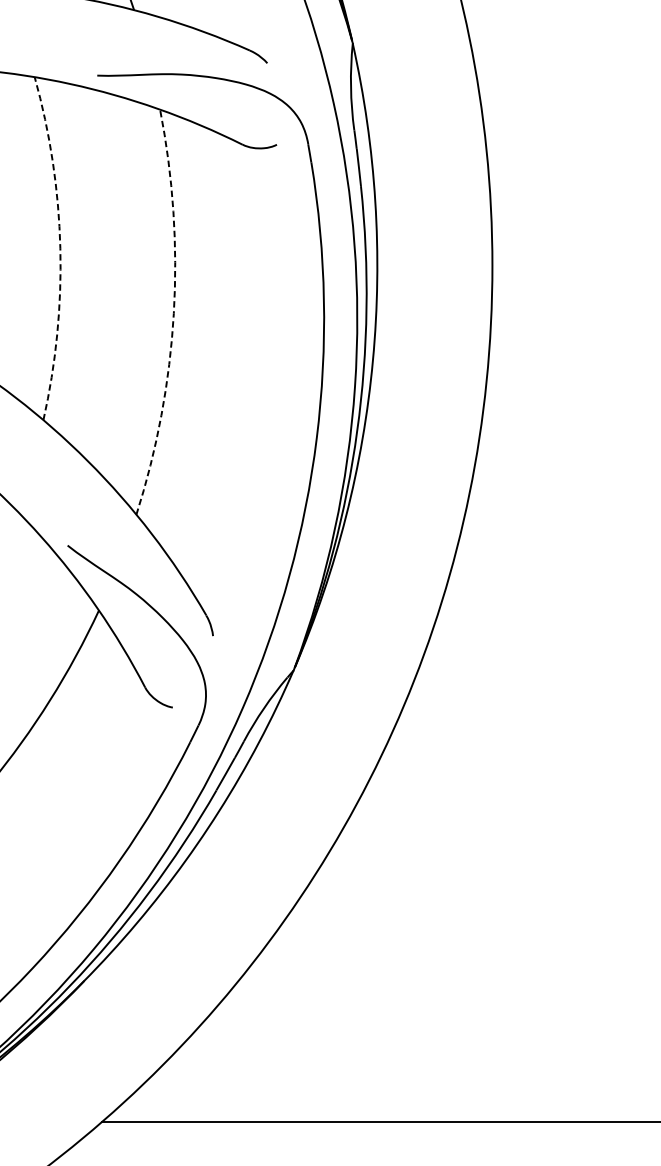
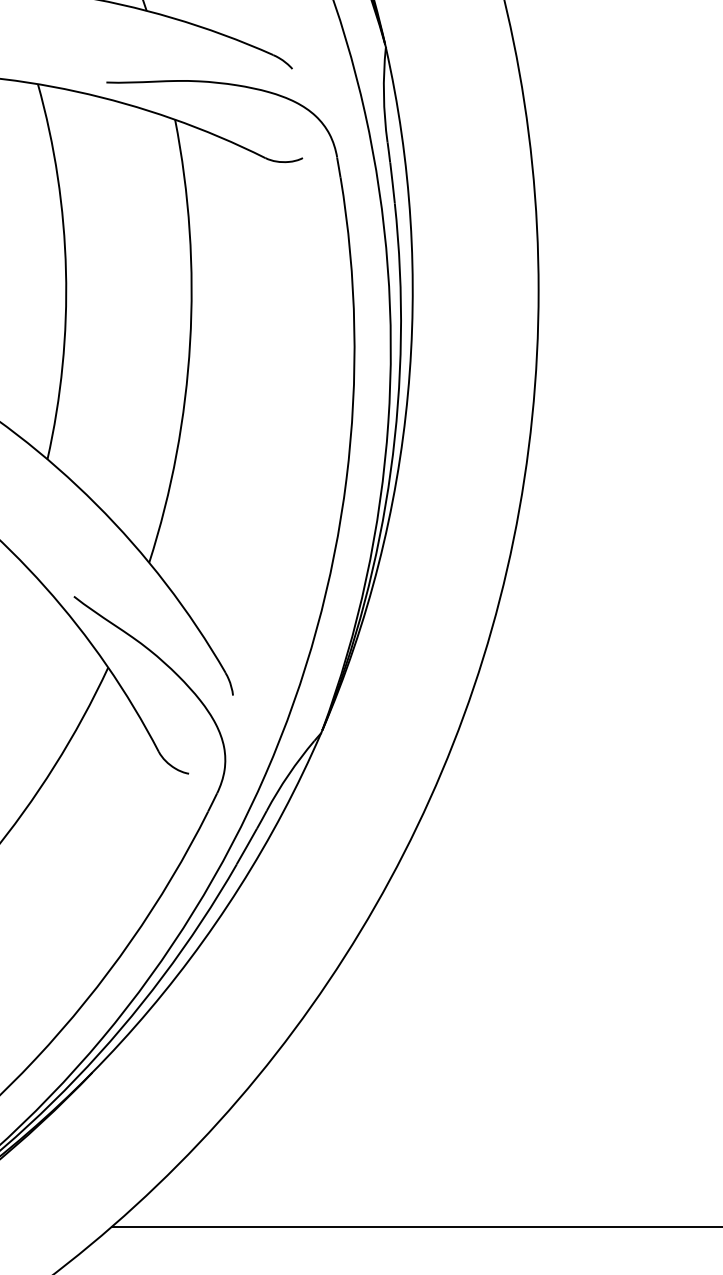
arc: (60, 248) -> (66, 271), dashed -> solid
arc: (174, 313) -> (190, 342), dashed -> solid

